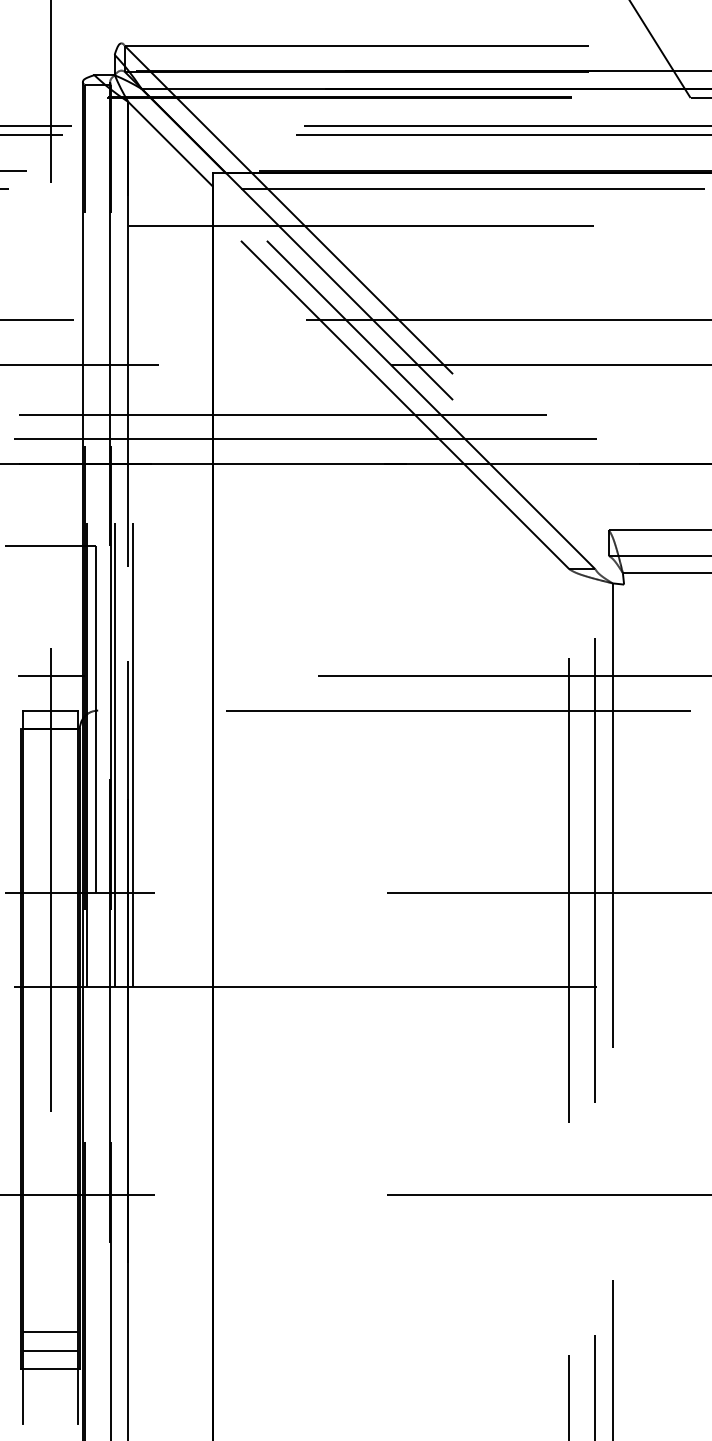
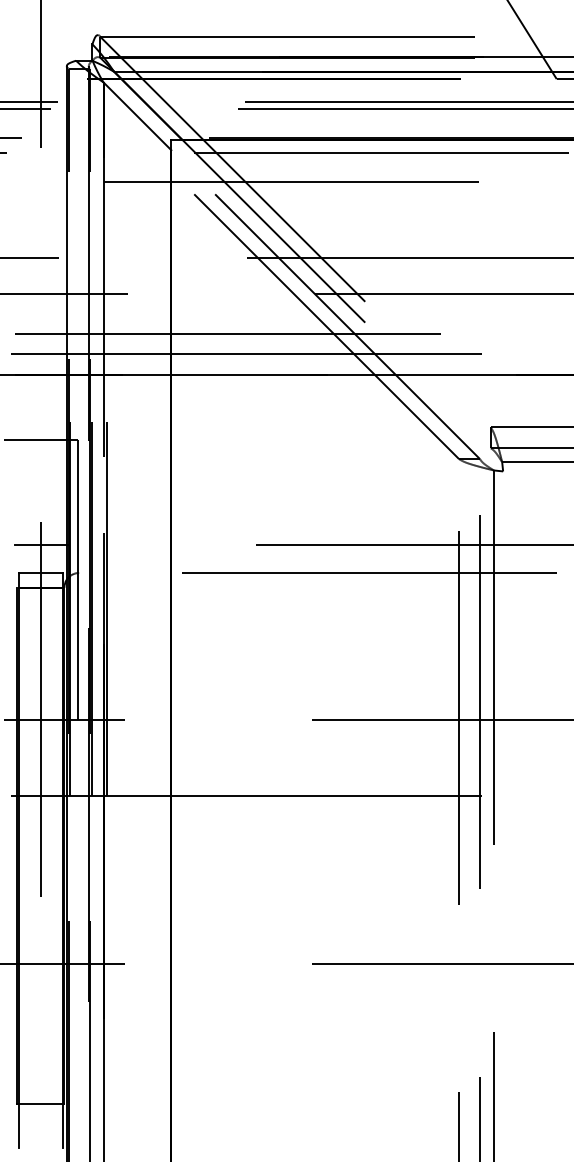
line: (50, 1332) -> (40, 1074), removed
line: (50, 1350) -> (40, 1088), removed

